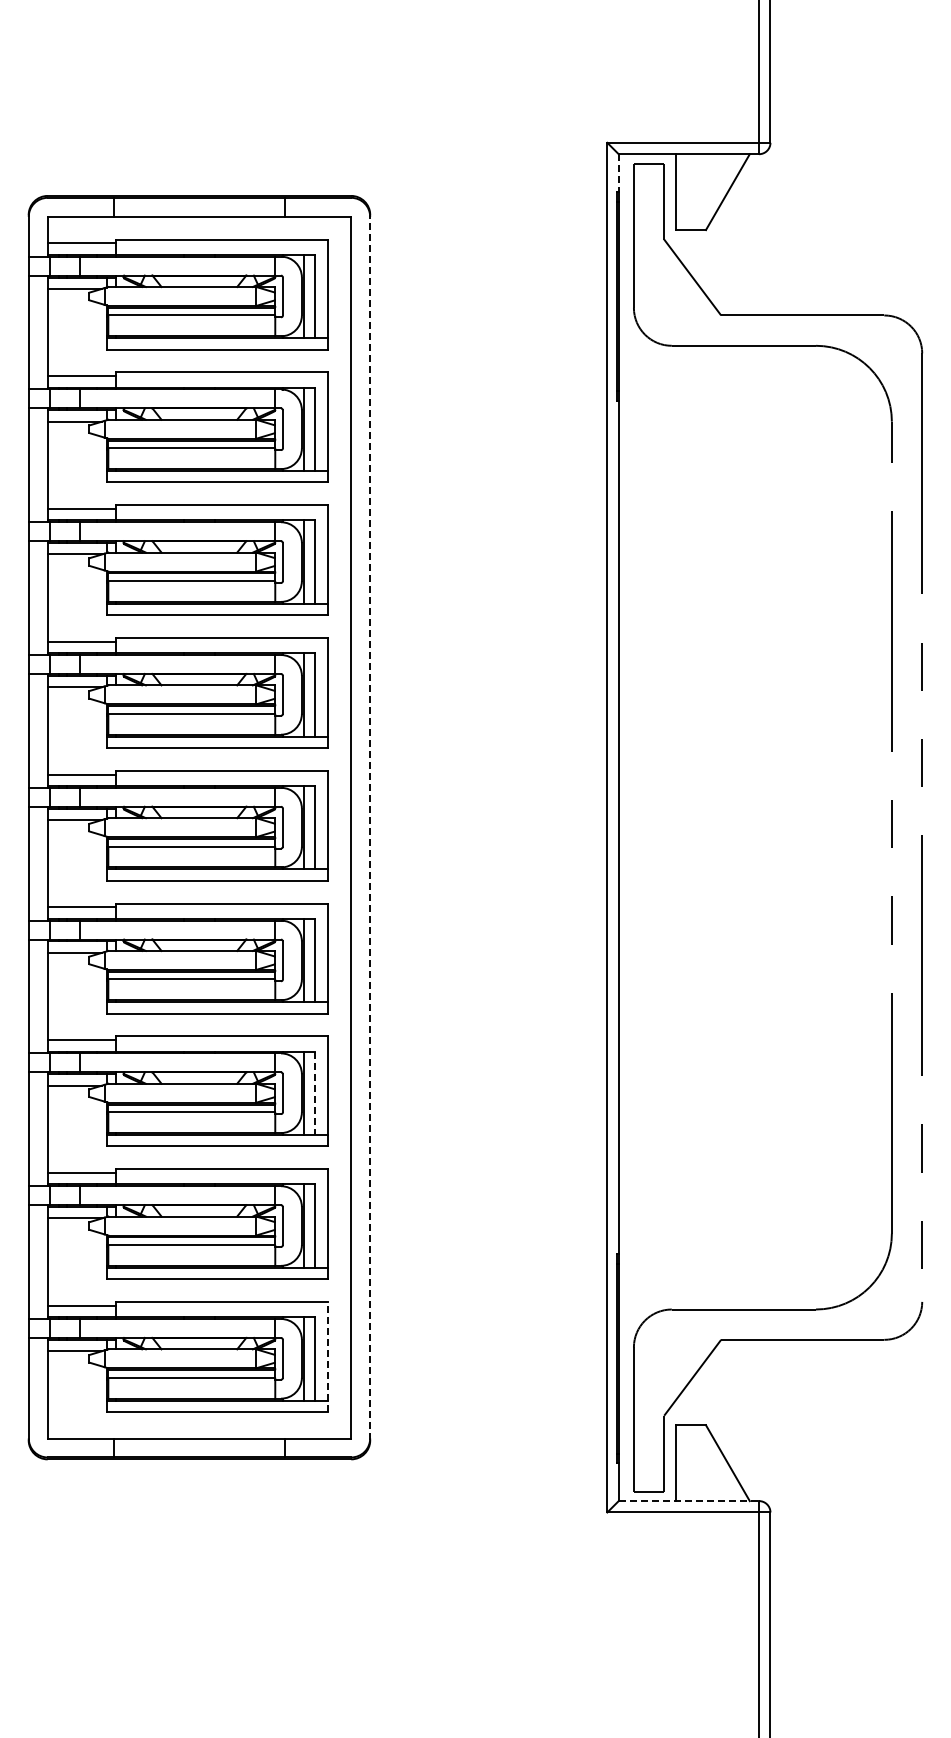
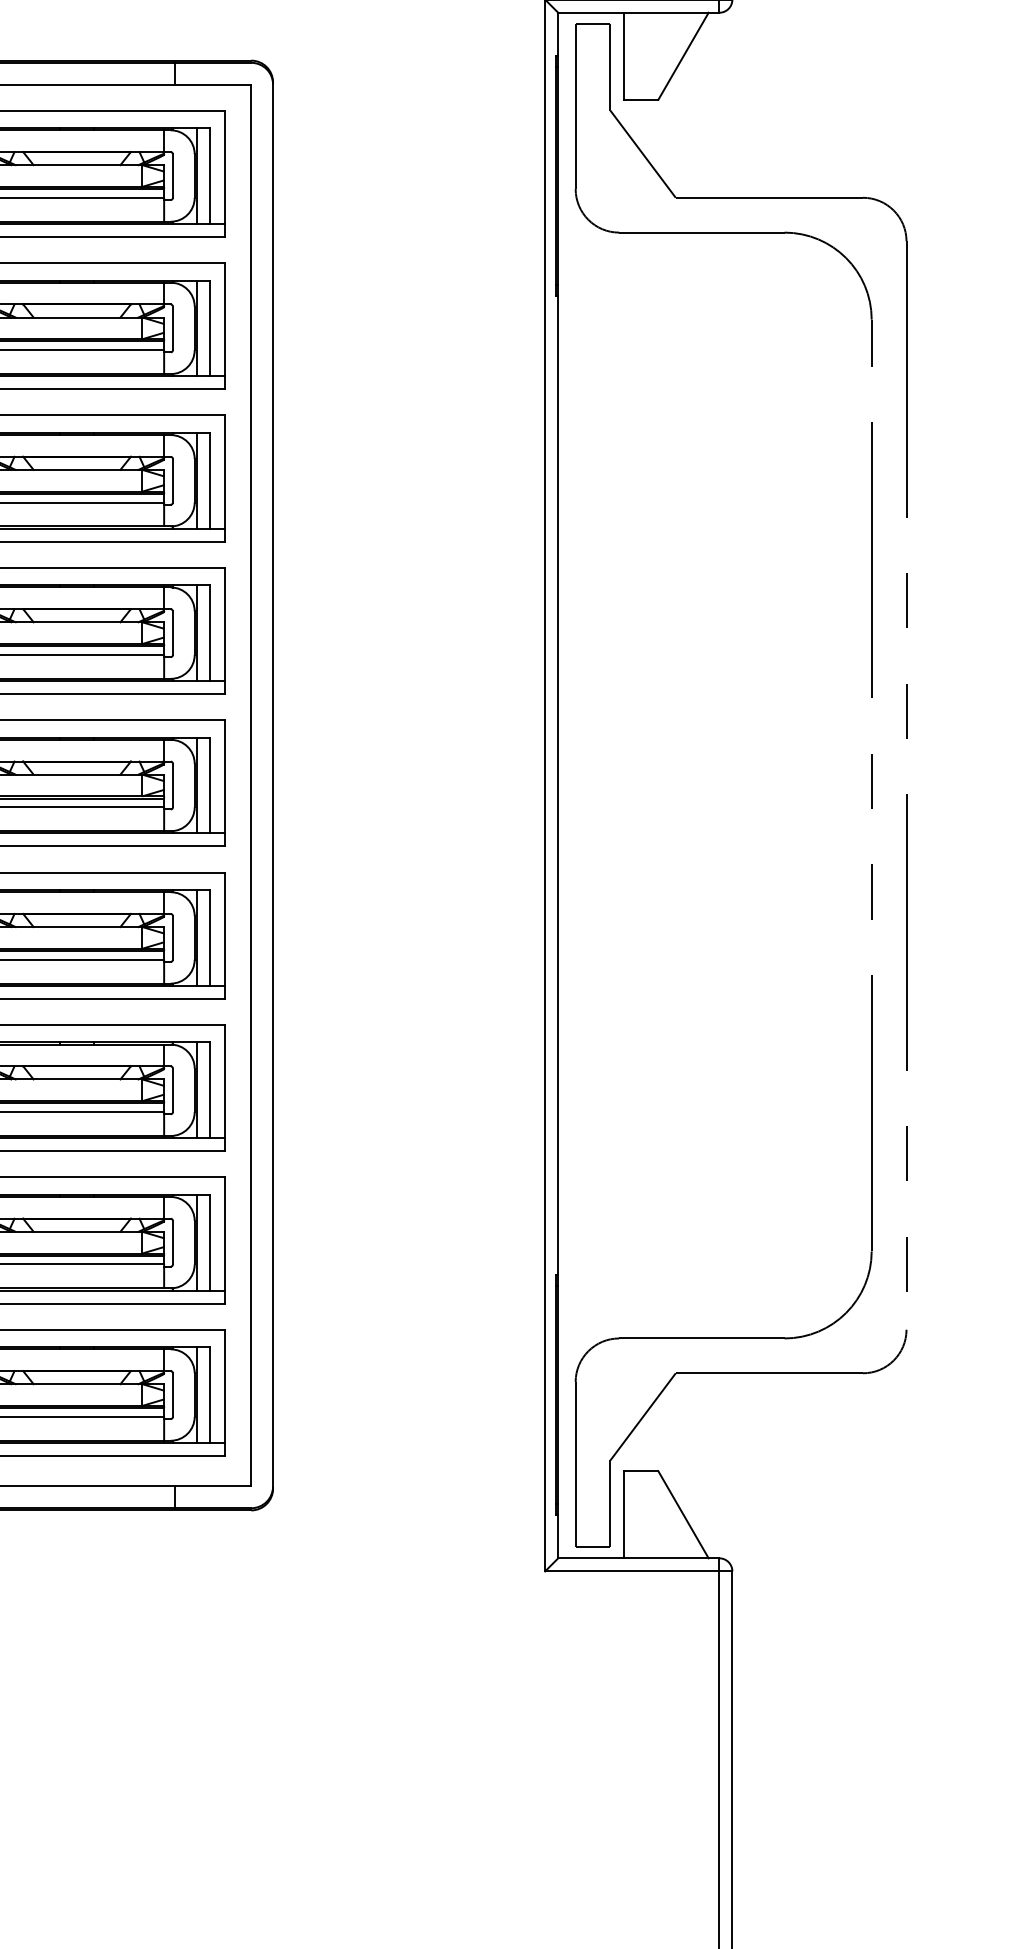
line: (618, 173) -> (557, 34), dashed -> solid
line: (370, 827) -> (273, 785), dashed -> solid
line: (315, 1093) -> (210, 1090), dashed -> solid
line: (328, 1356) -> (225, 1392), dashed -> solid
line: (689, 1501) -> (639, 1558), dashed -> solid

